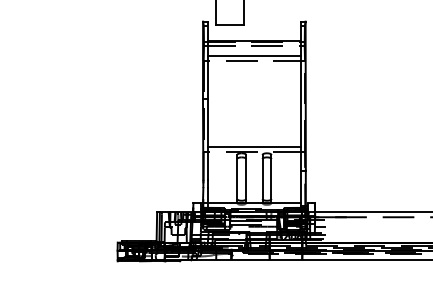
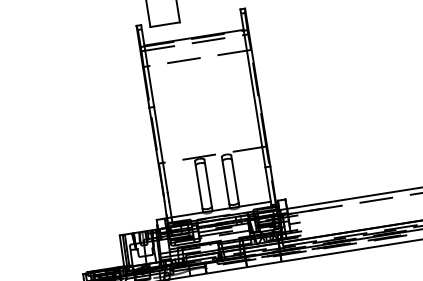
line: (254, 55) -> (196, 53), removed
line: (254, 147) -> (212, 150), removed

